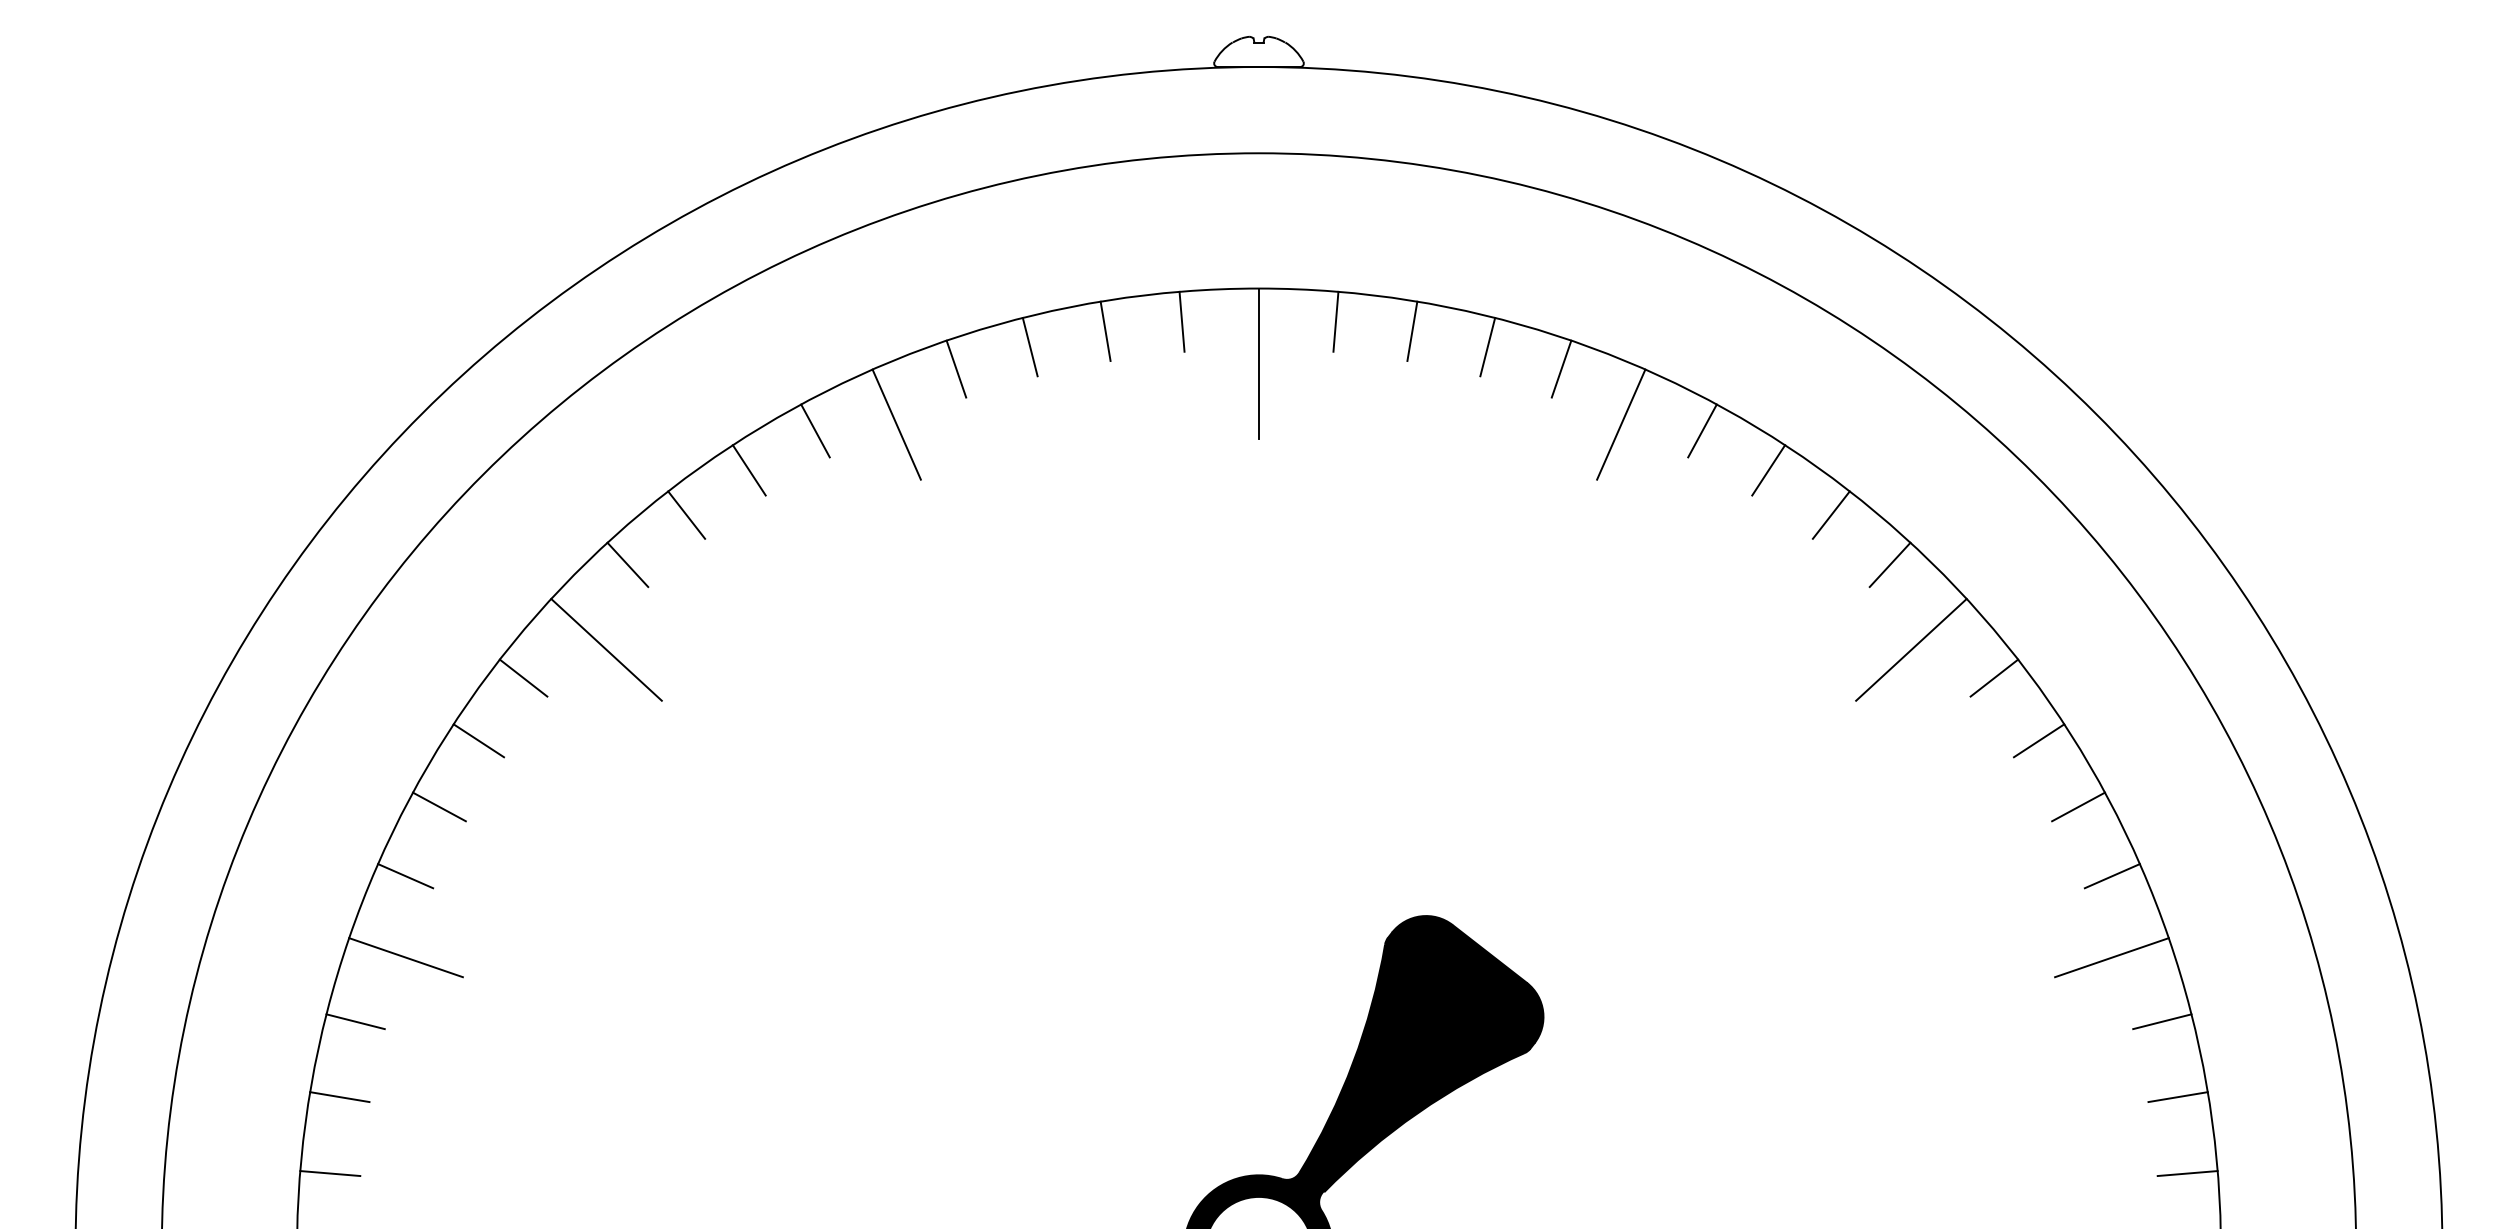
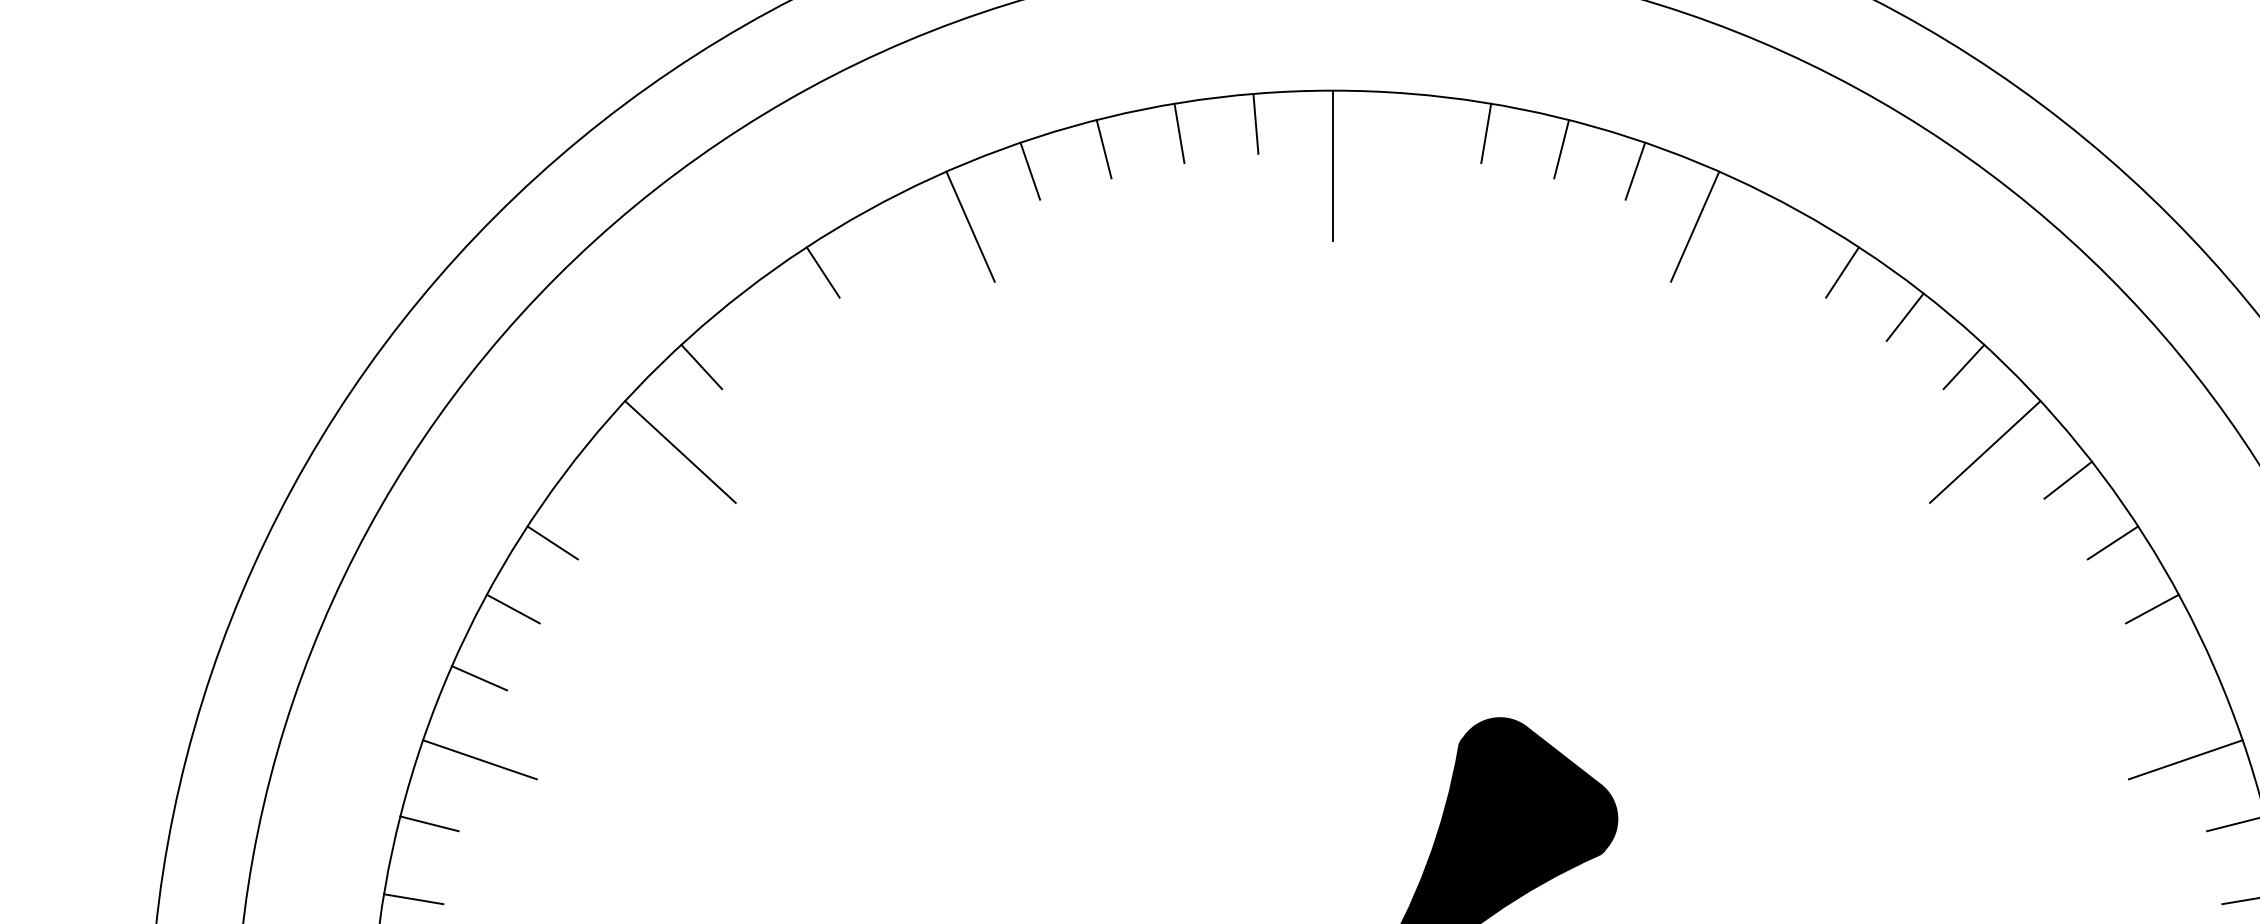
line: (1335, 321) -> (1409, 123), removed
line: (815, 430) -> (889, 232), removed
line: (1702, 430) -> (1776, 232), removed
line: (686, 514) -> (760, 316), removed
line: (523, 677) -> (597, 479), removed
line: (2111, 876) -> (2185, 678), removed

